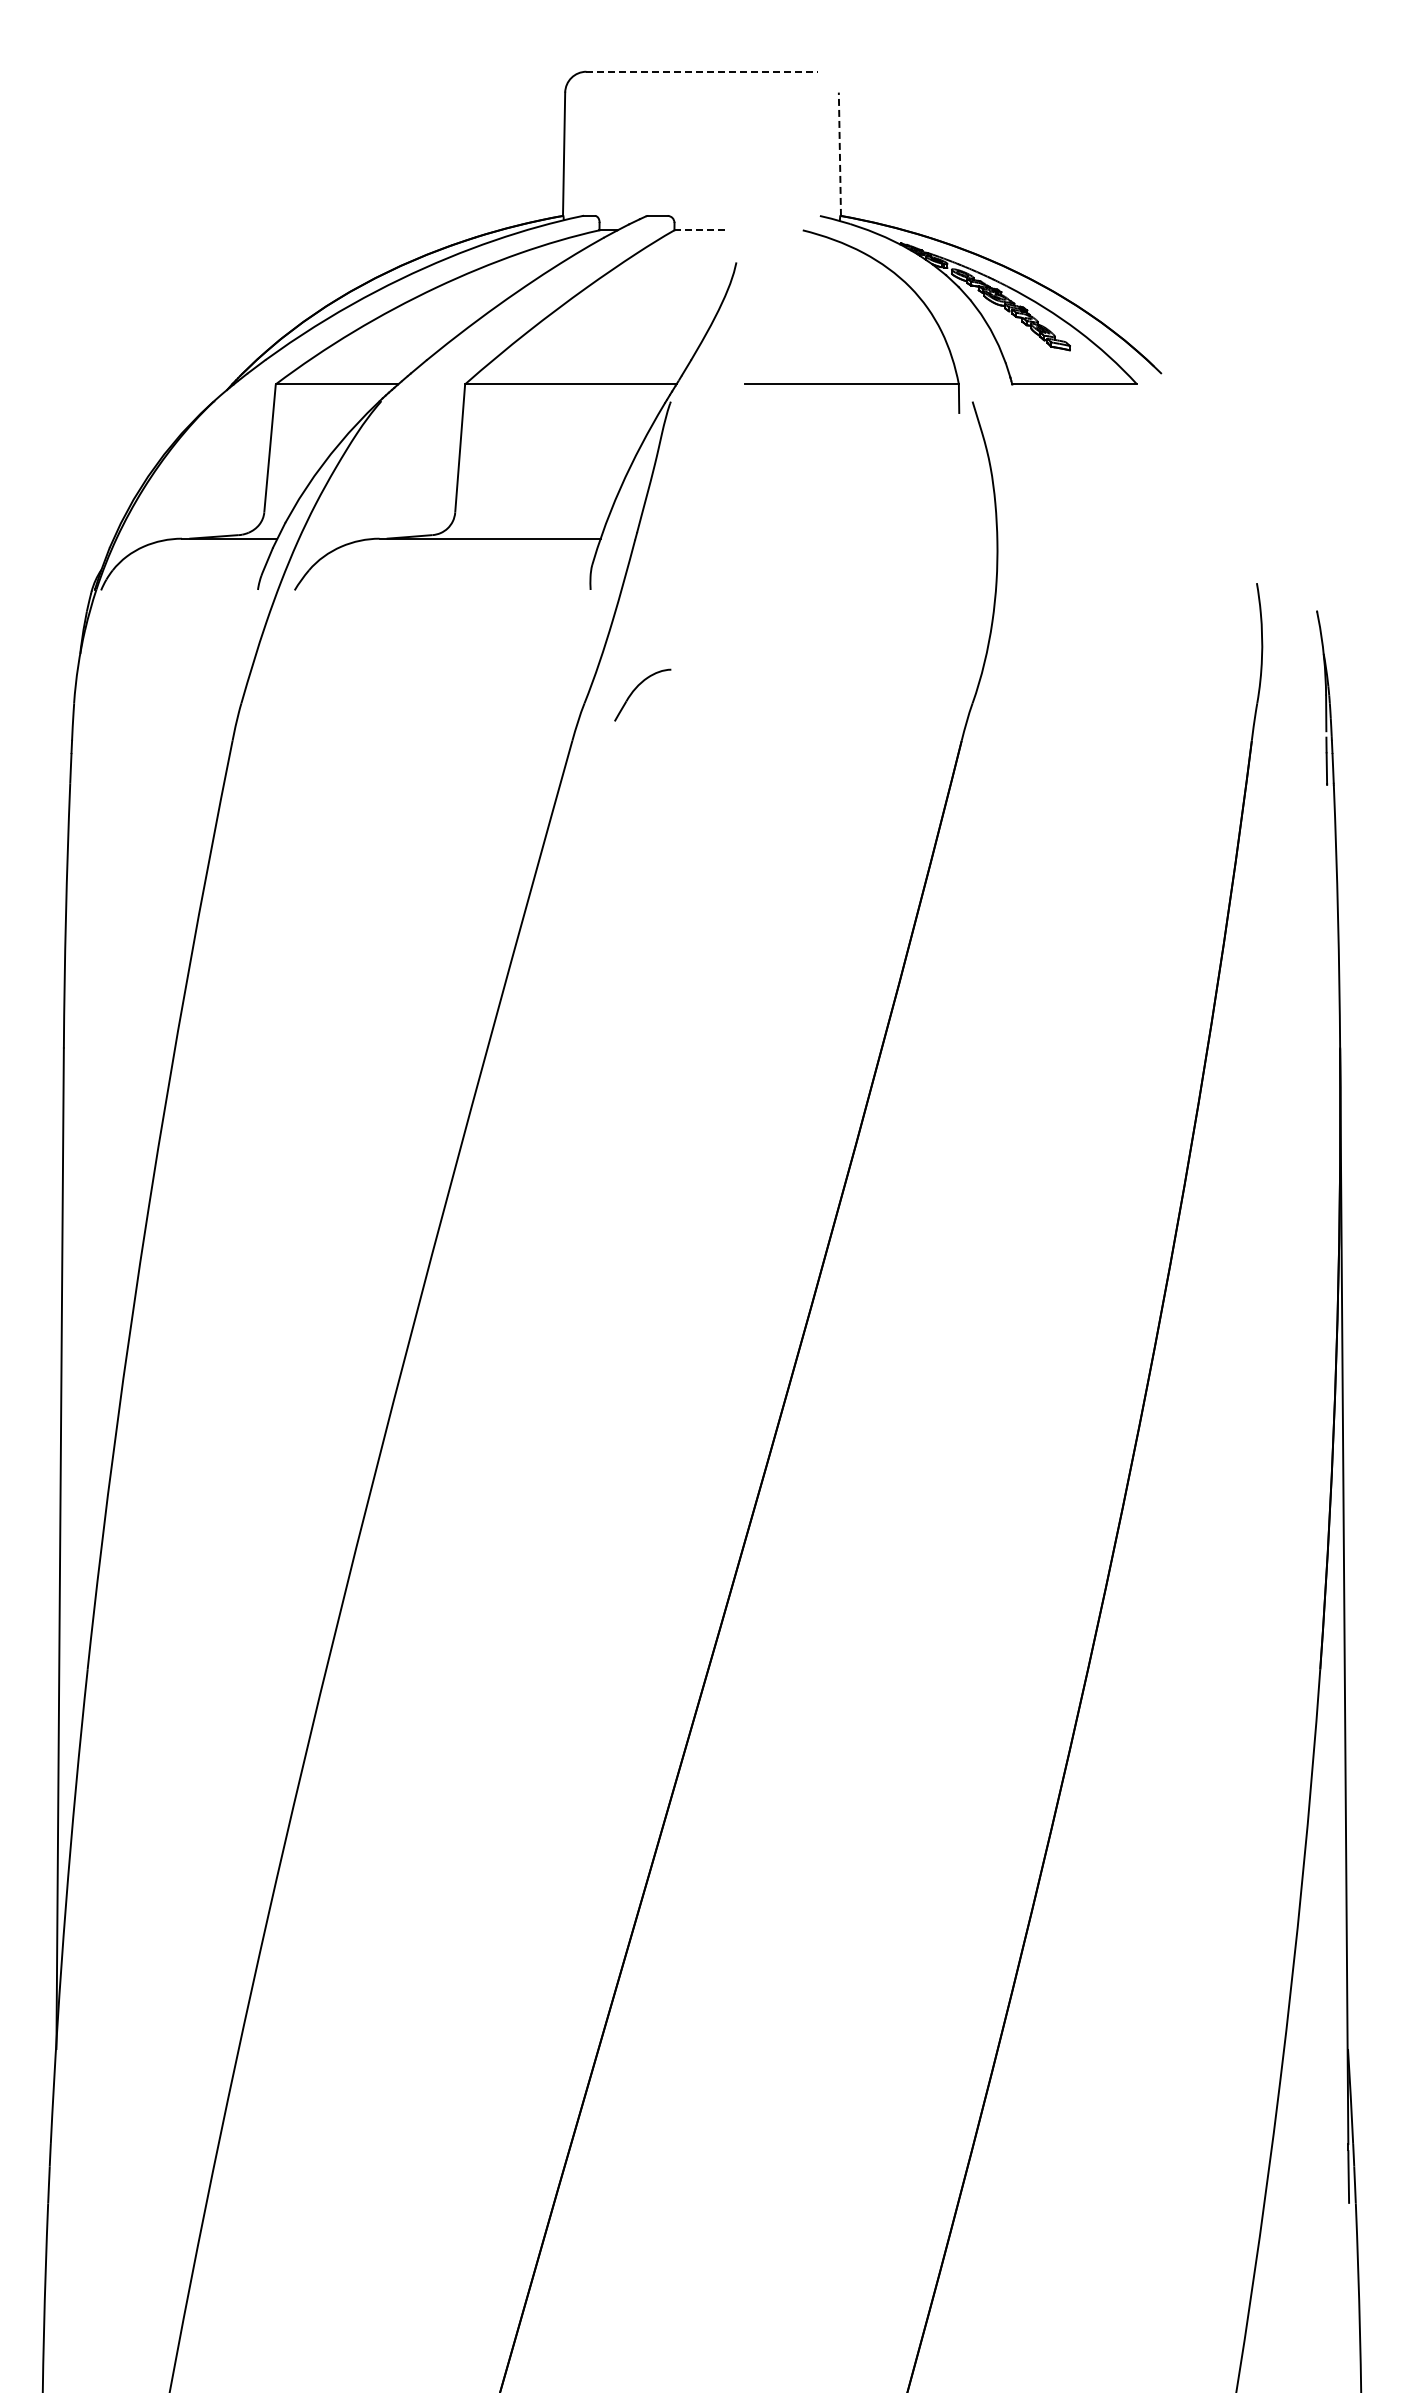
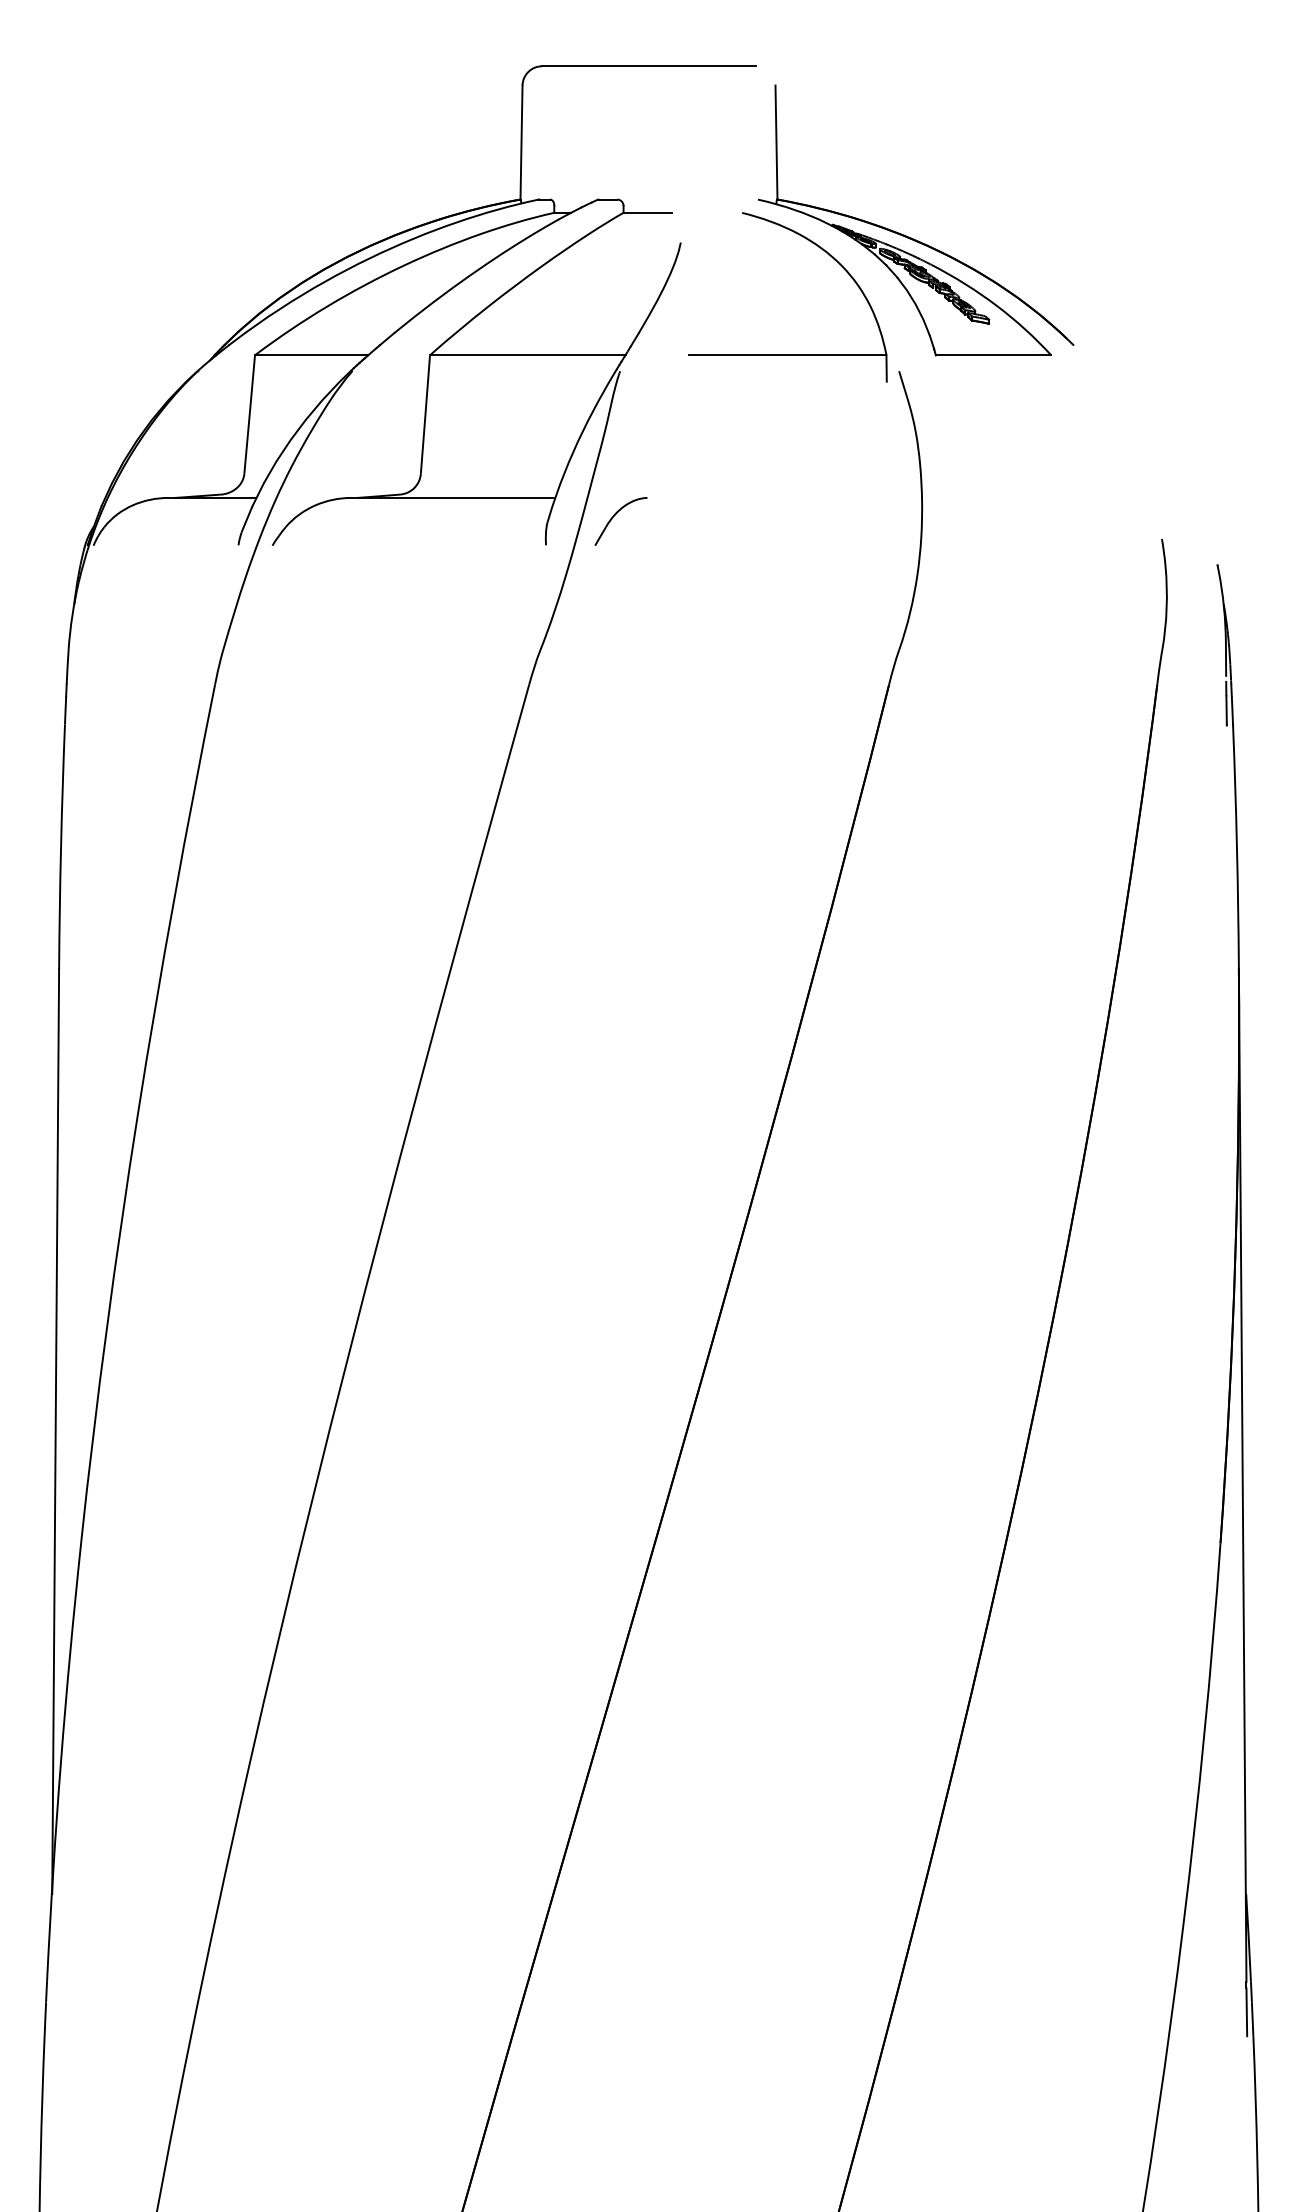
line: (702, 71) -> (649, 66), dashed -> solid
line: (839, 154) -> (776, 142), dashed -> solid
line: (701, 230) -> (648, 213), dashed -> solid
part: (636, 689) -> (615, 516), moved

